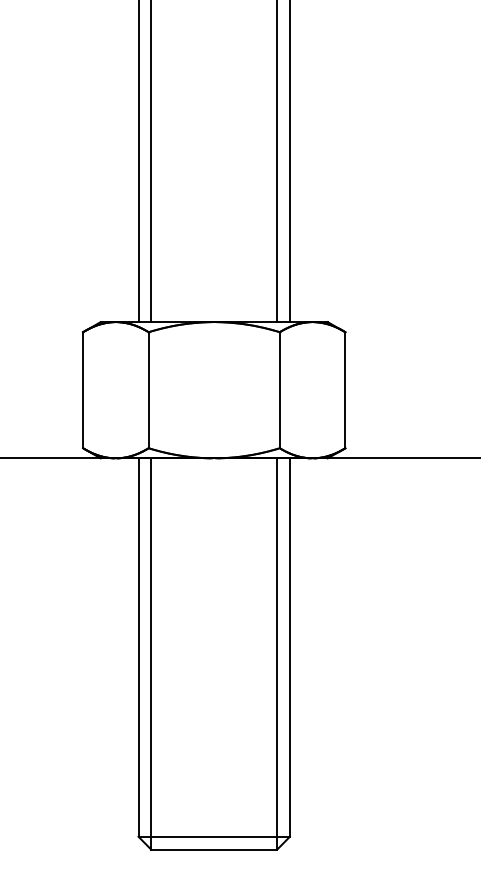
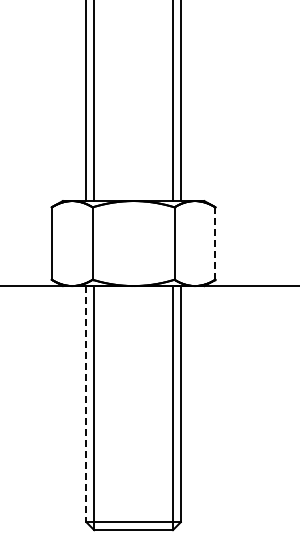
line: (345, 391) -> (215, 244), solid -> dashed
line: (138, 648) -> (86, 404), solid -> dashed

